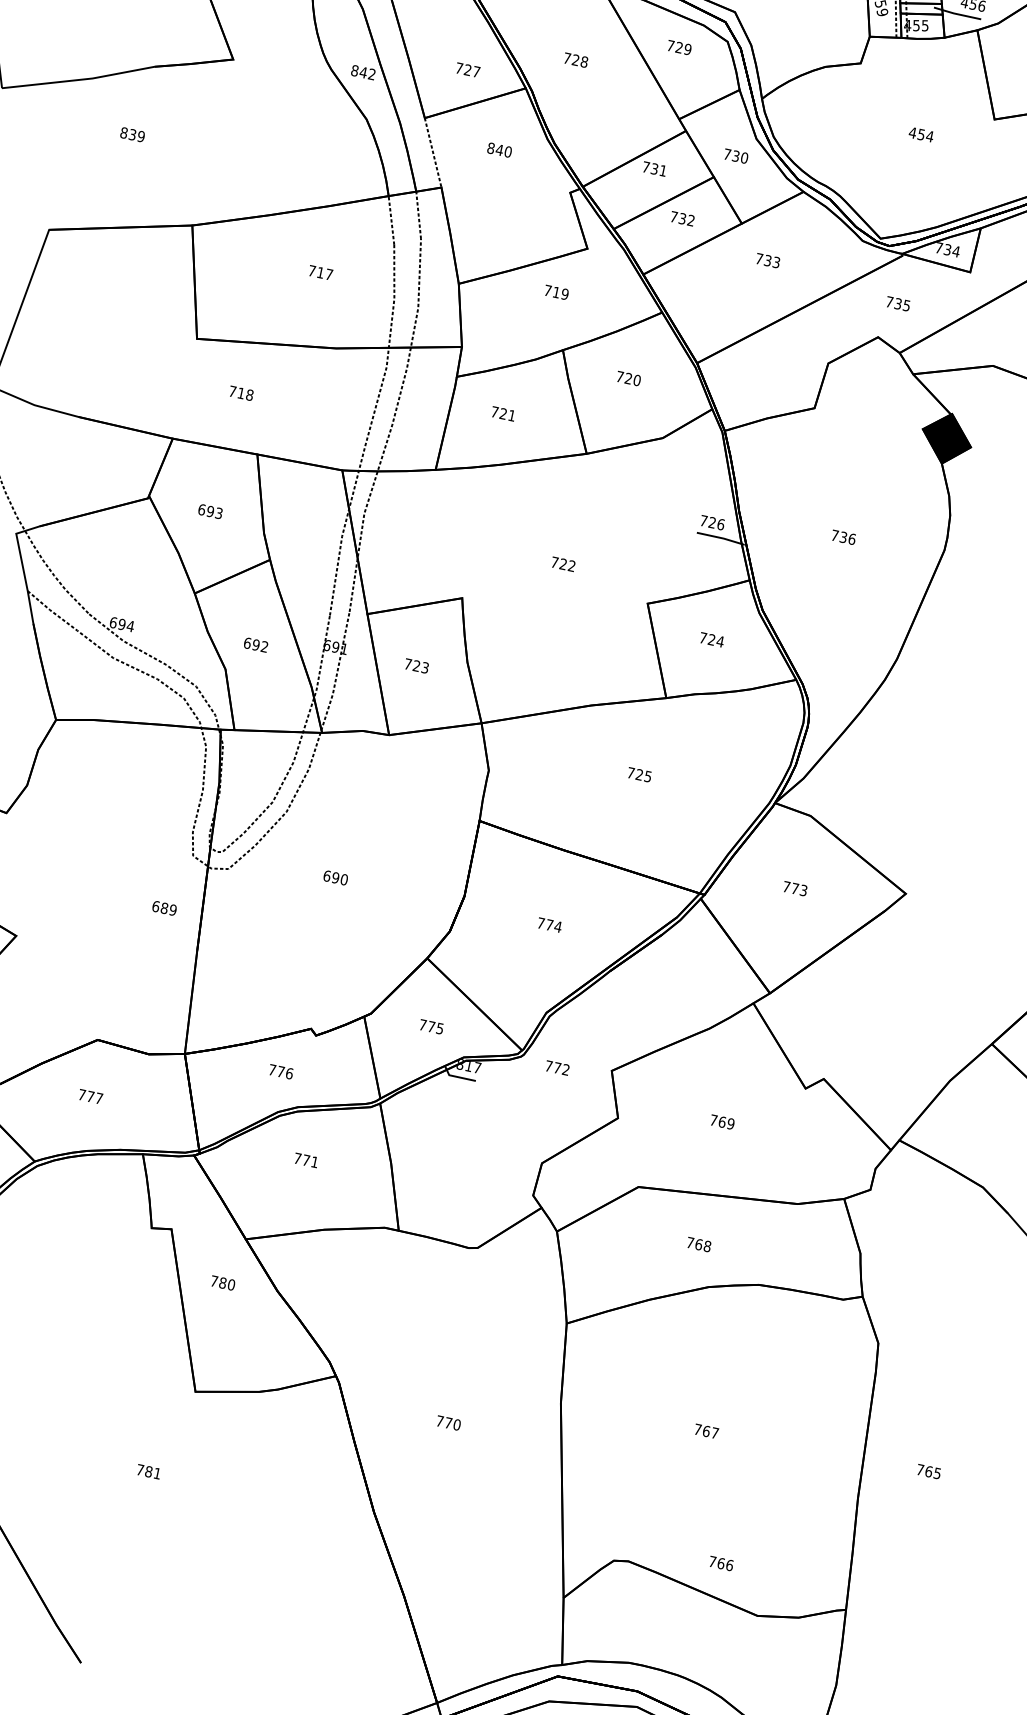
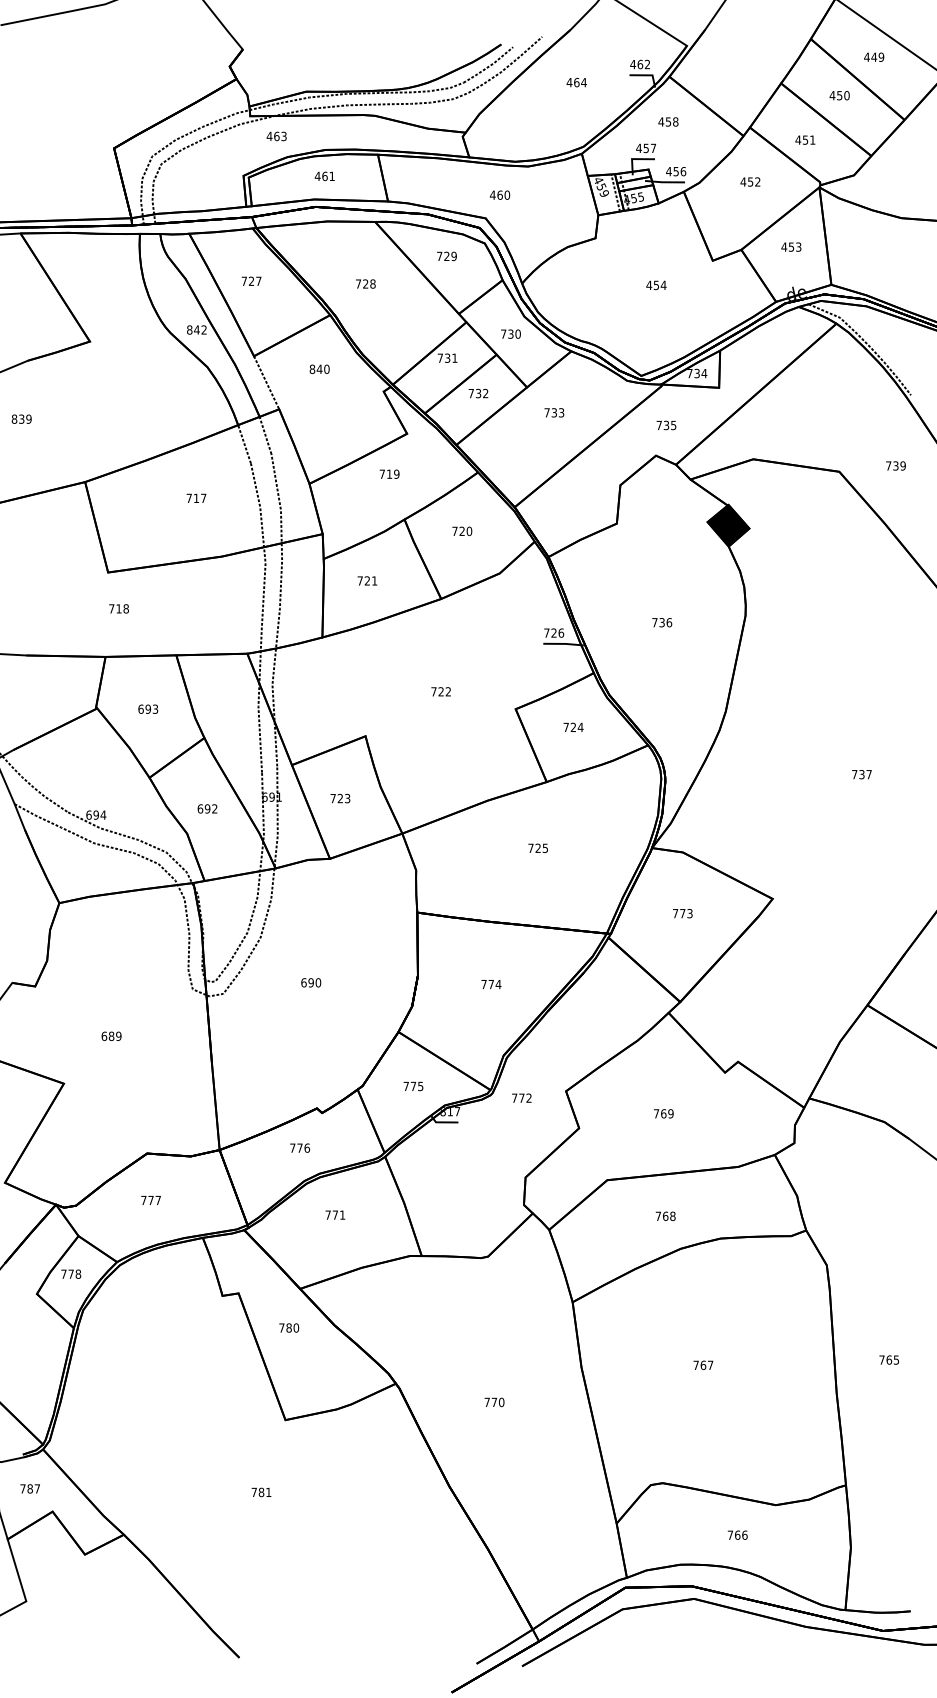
text: (468, 69) -> (251, 280), moved
text: (240, 392) -> (118, 608), moved
text: (164, 907) -> (111, 1035), moved
text: (721, 1562) -> (737, 1534), moved

